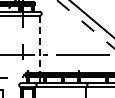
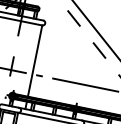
line: (39, 44) -> (34, 61), dashed -> solid

